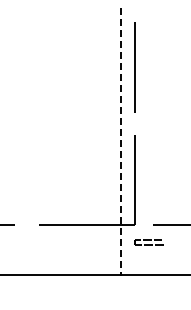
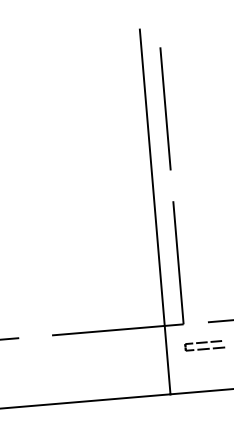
line: (121, 141) -> (155, 211), dashed -> solid

